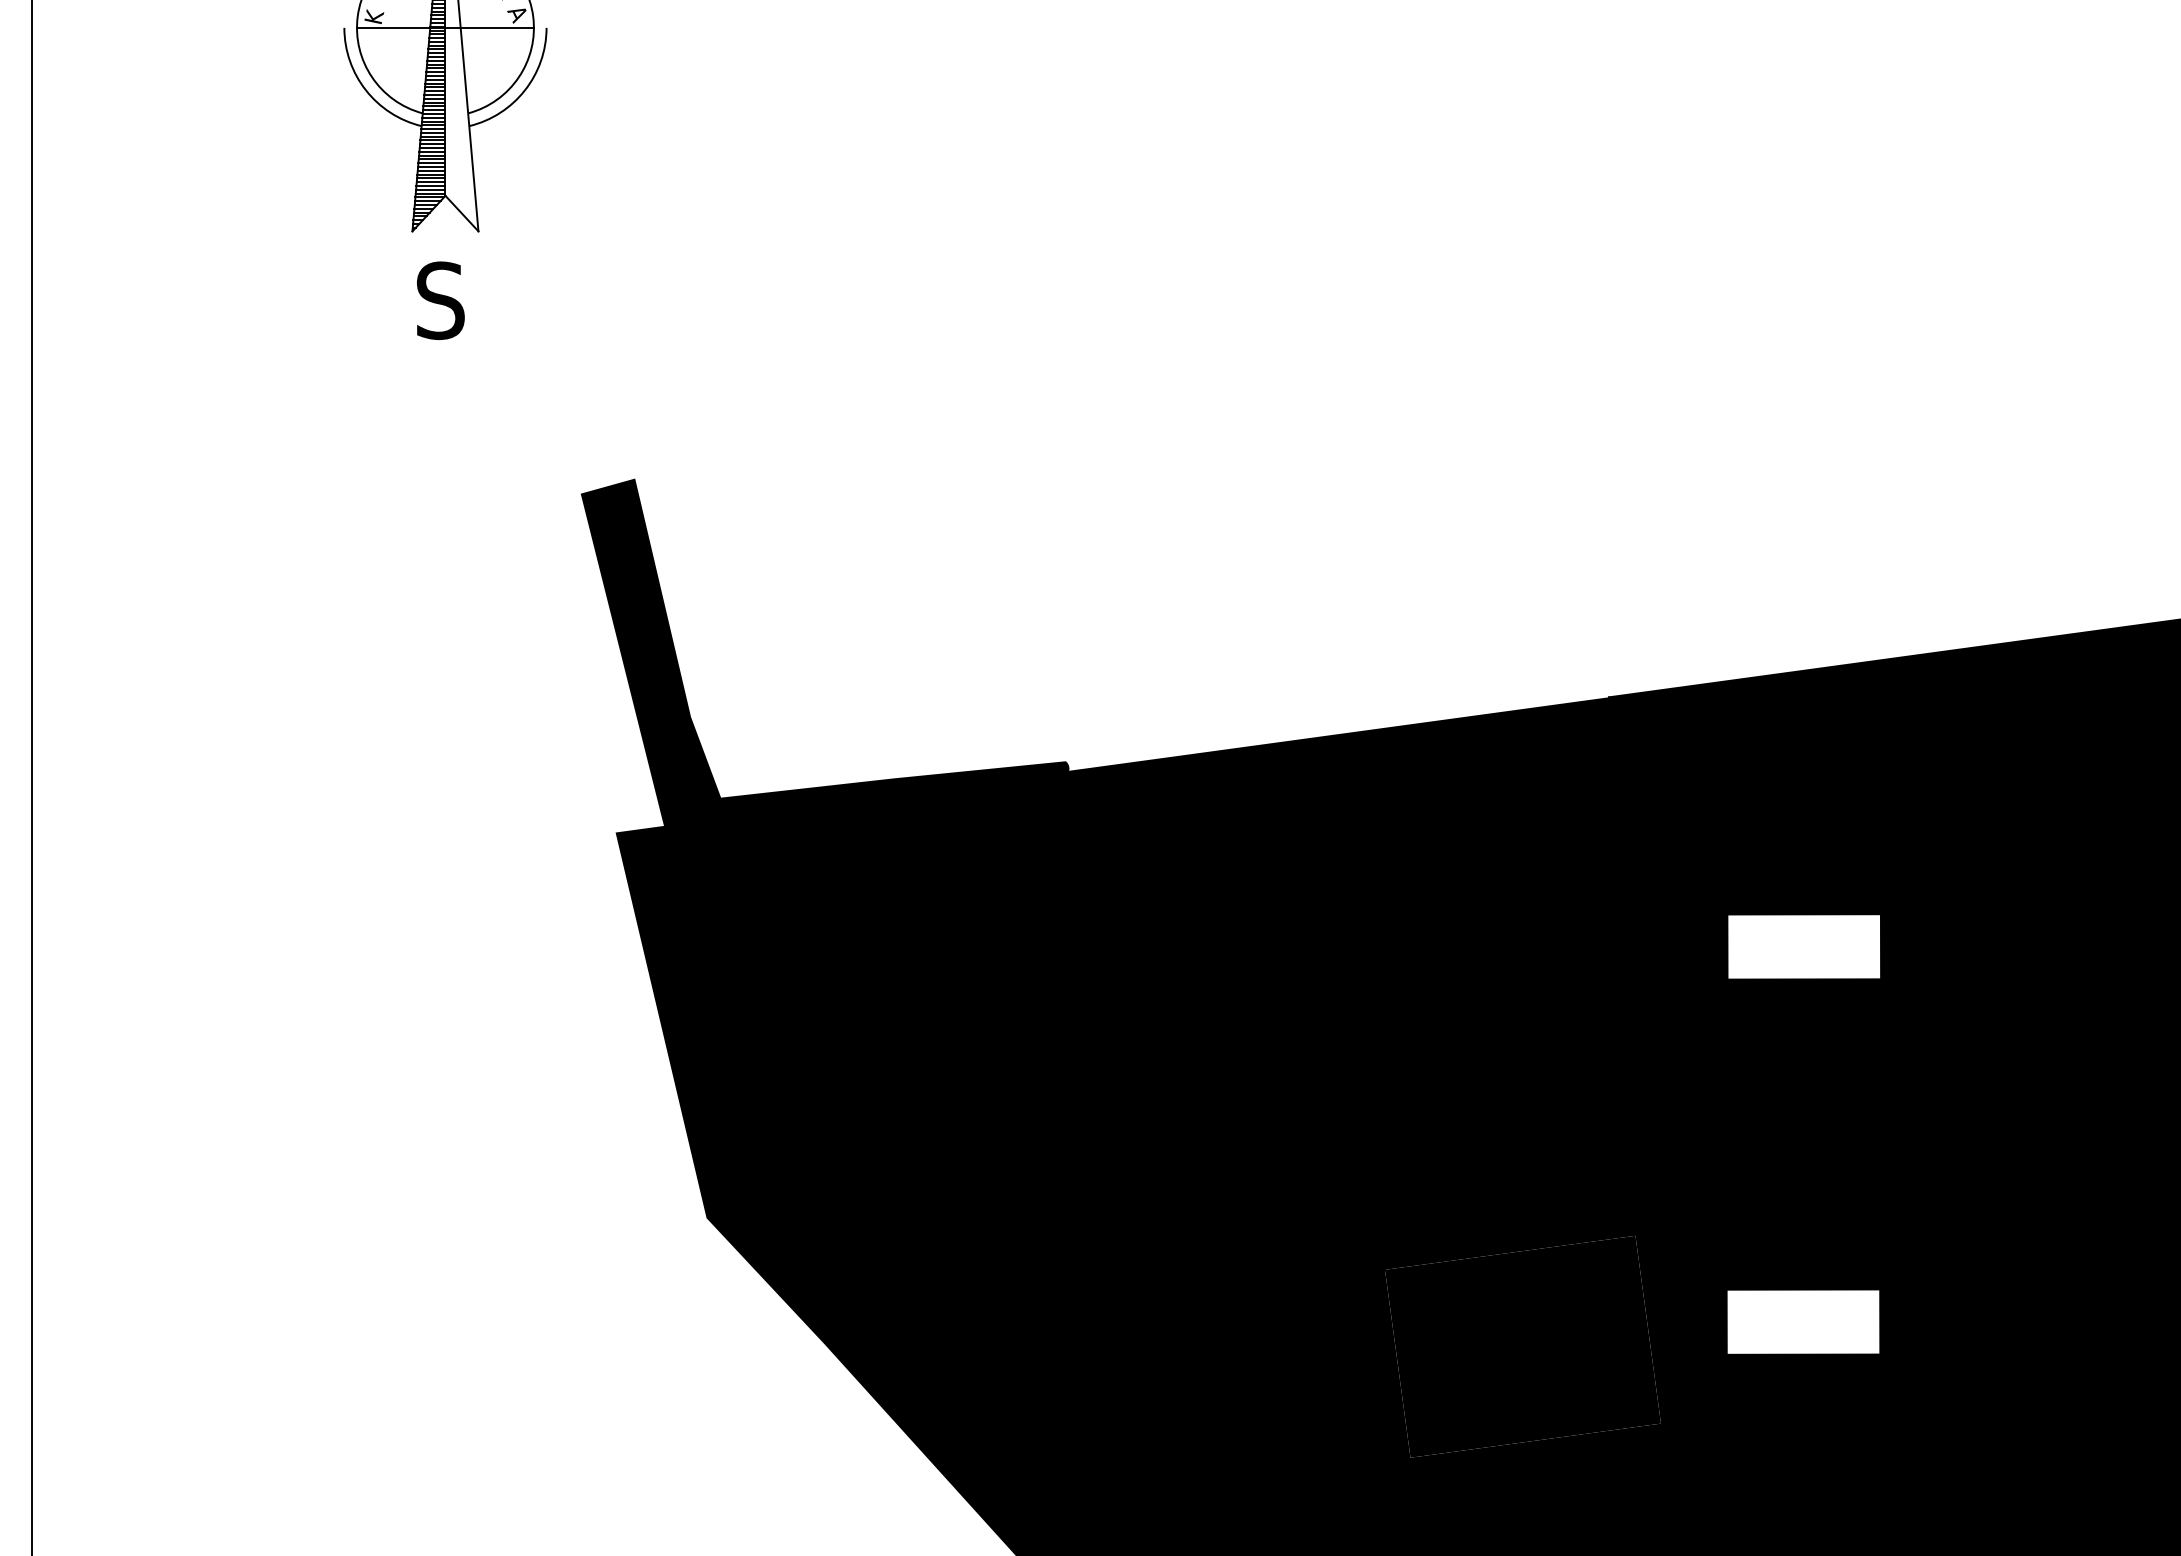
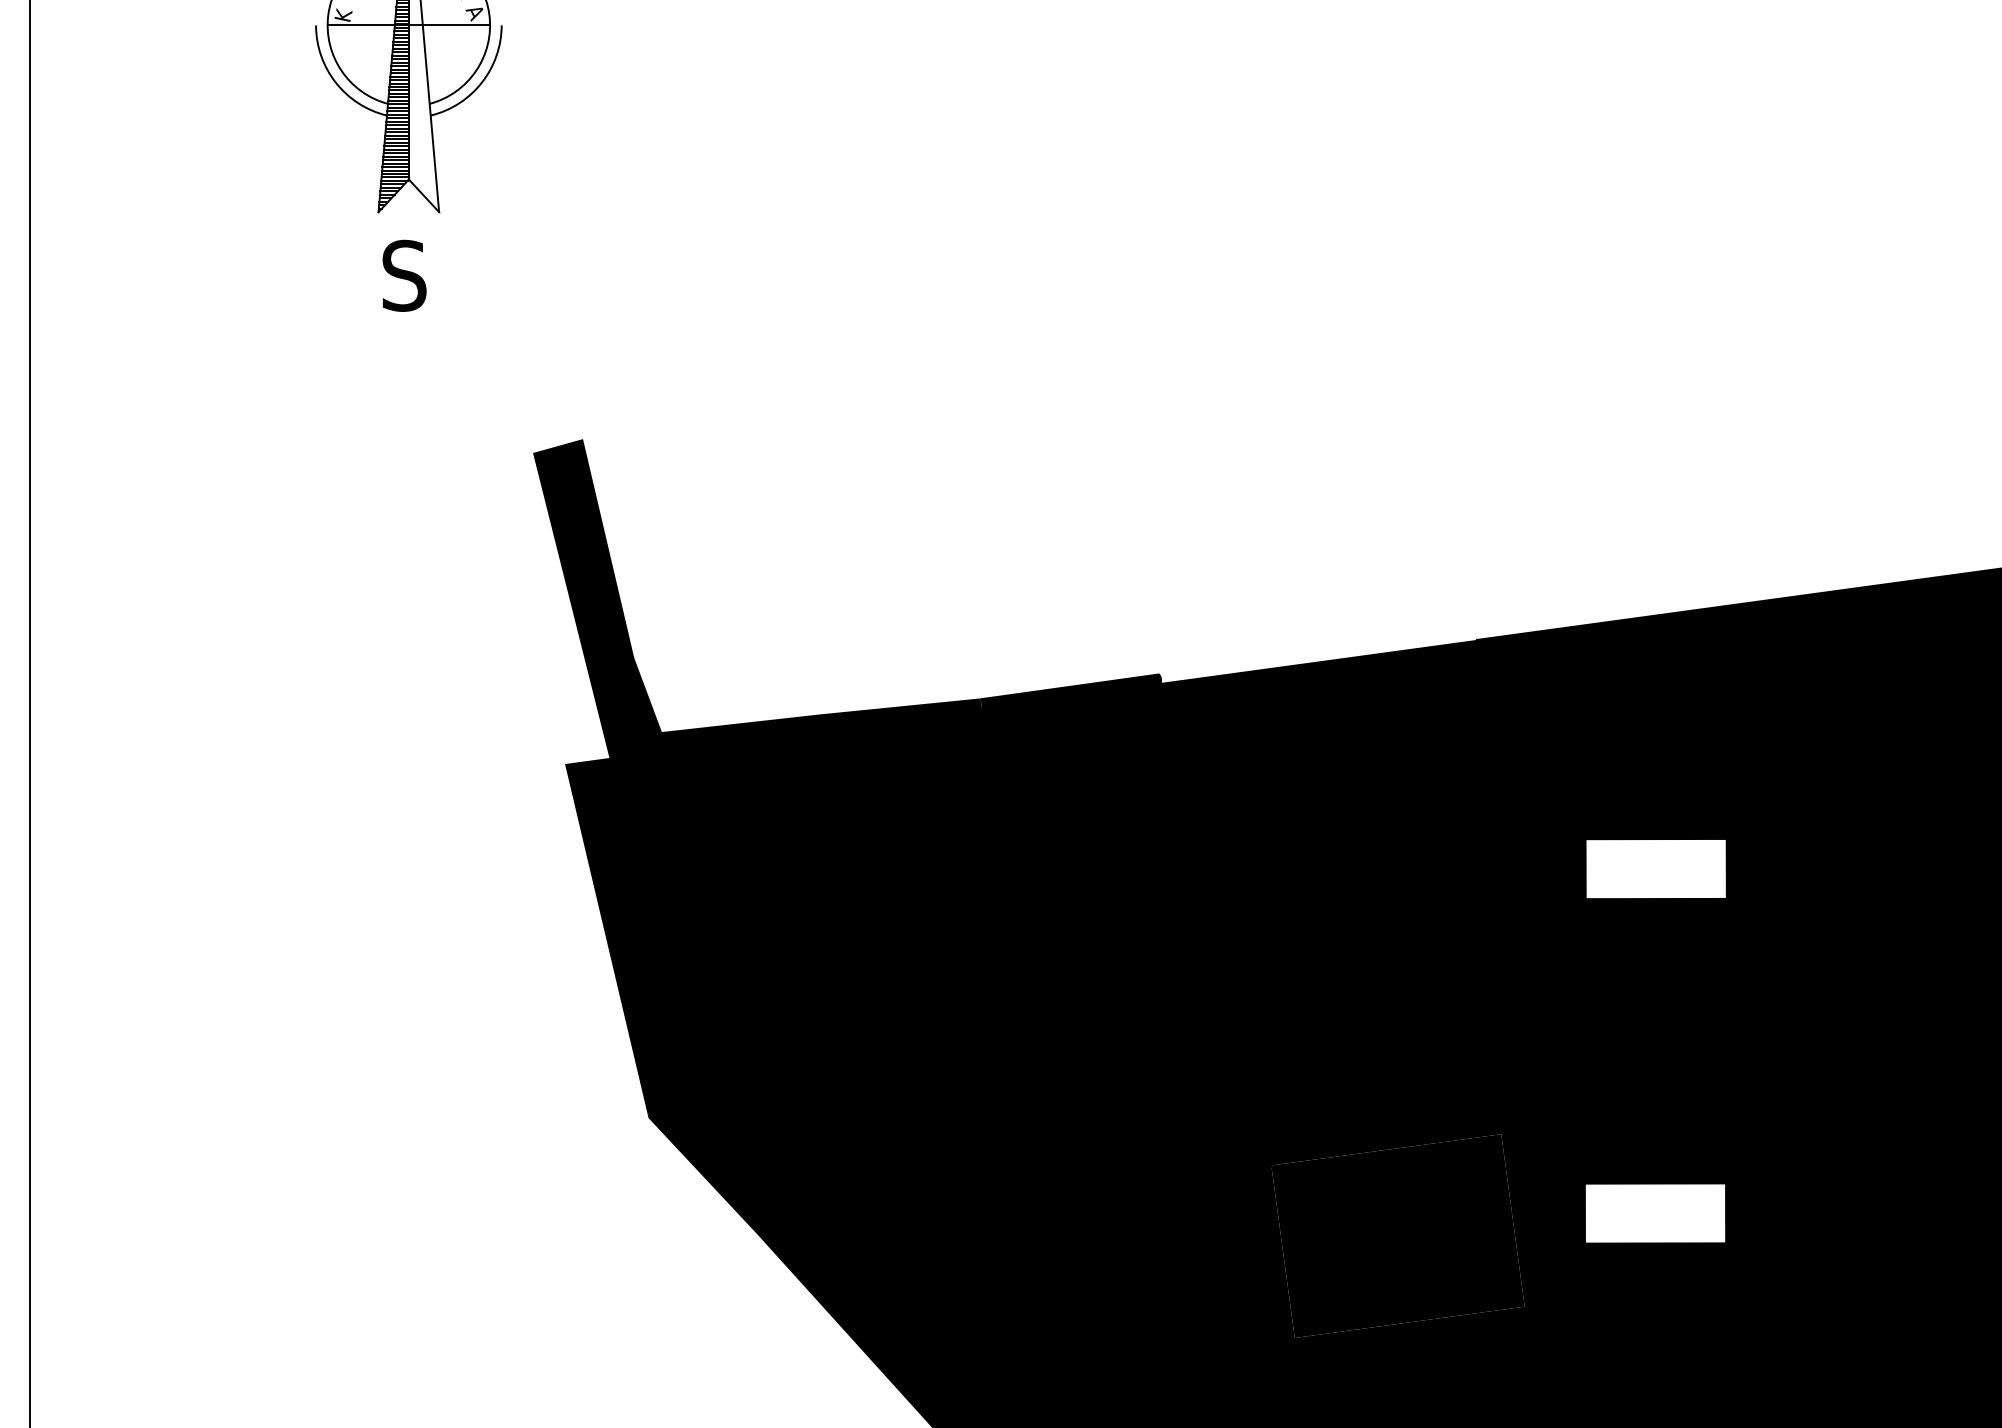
fill: (1165, 753) -> (1069, 691), added

